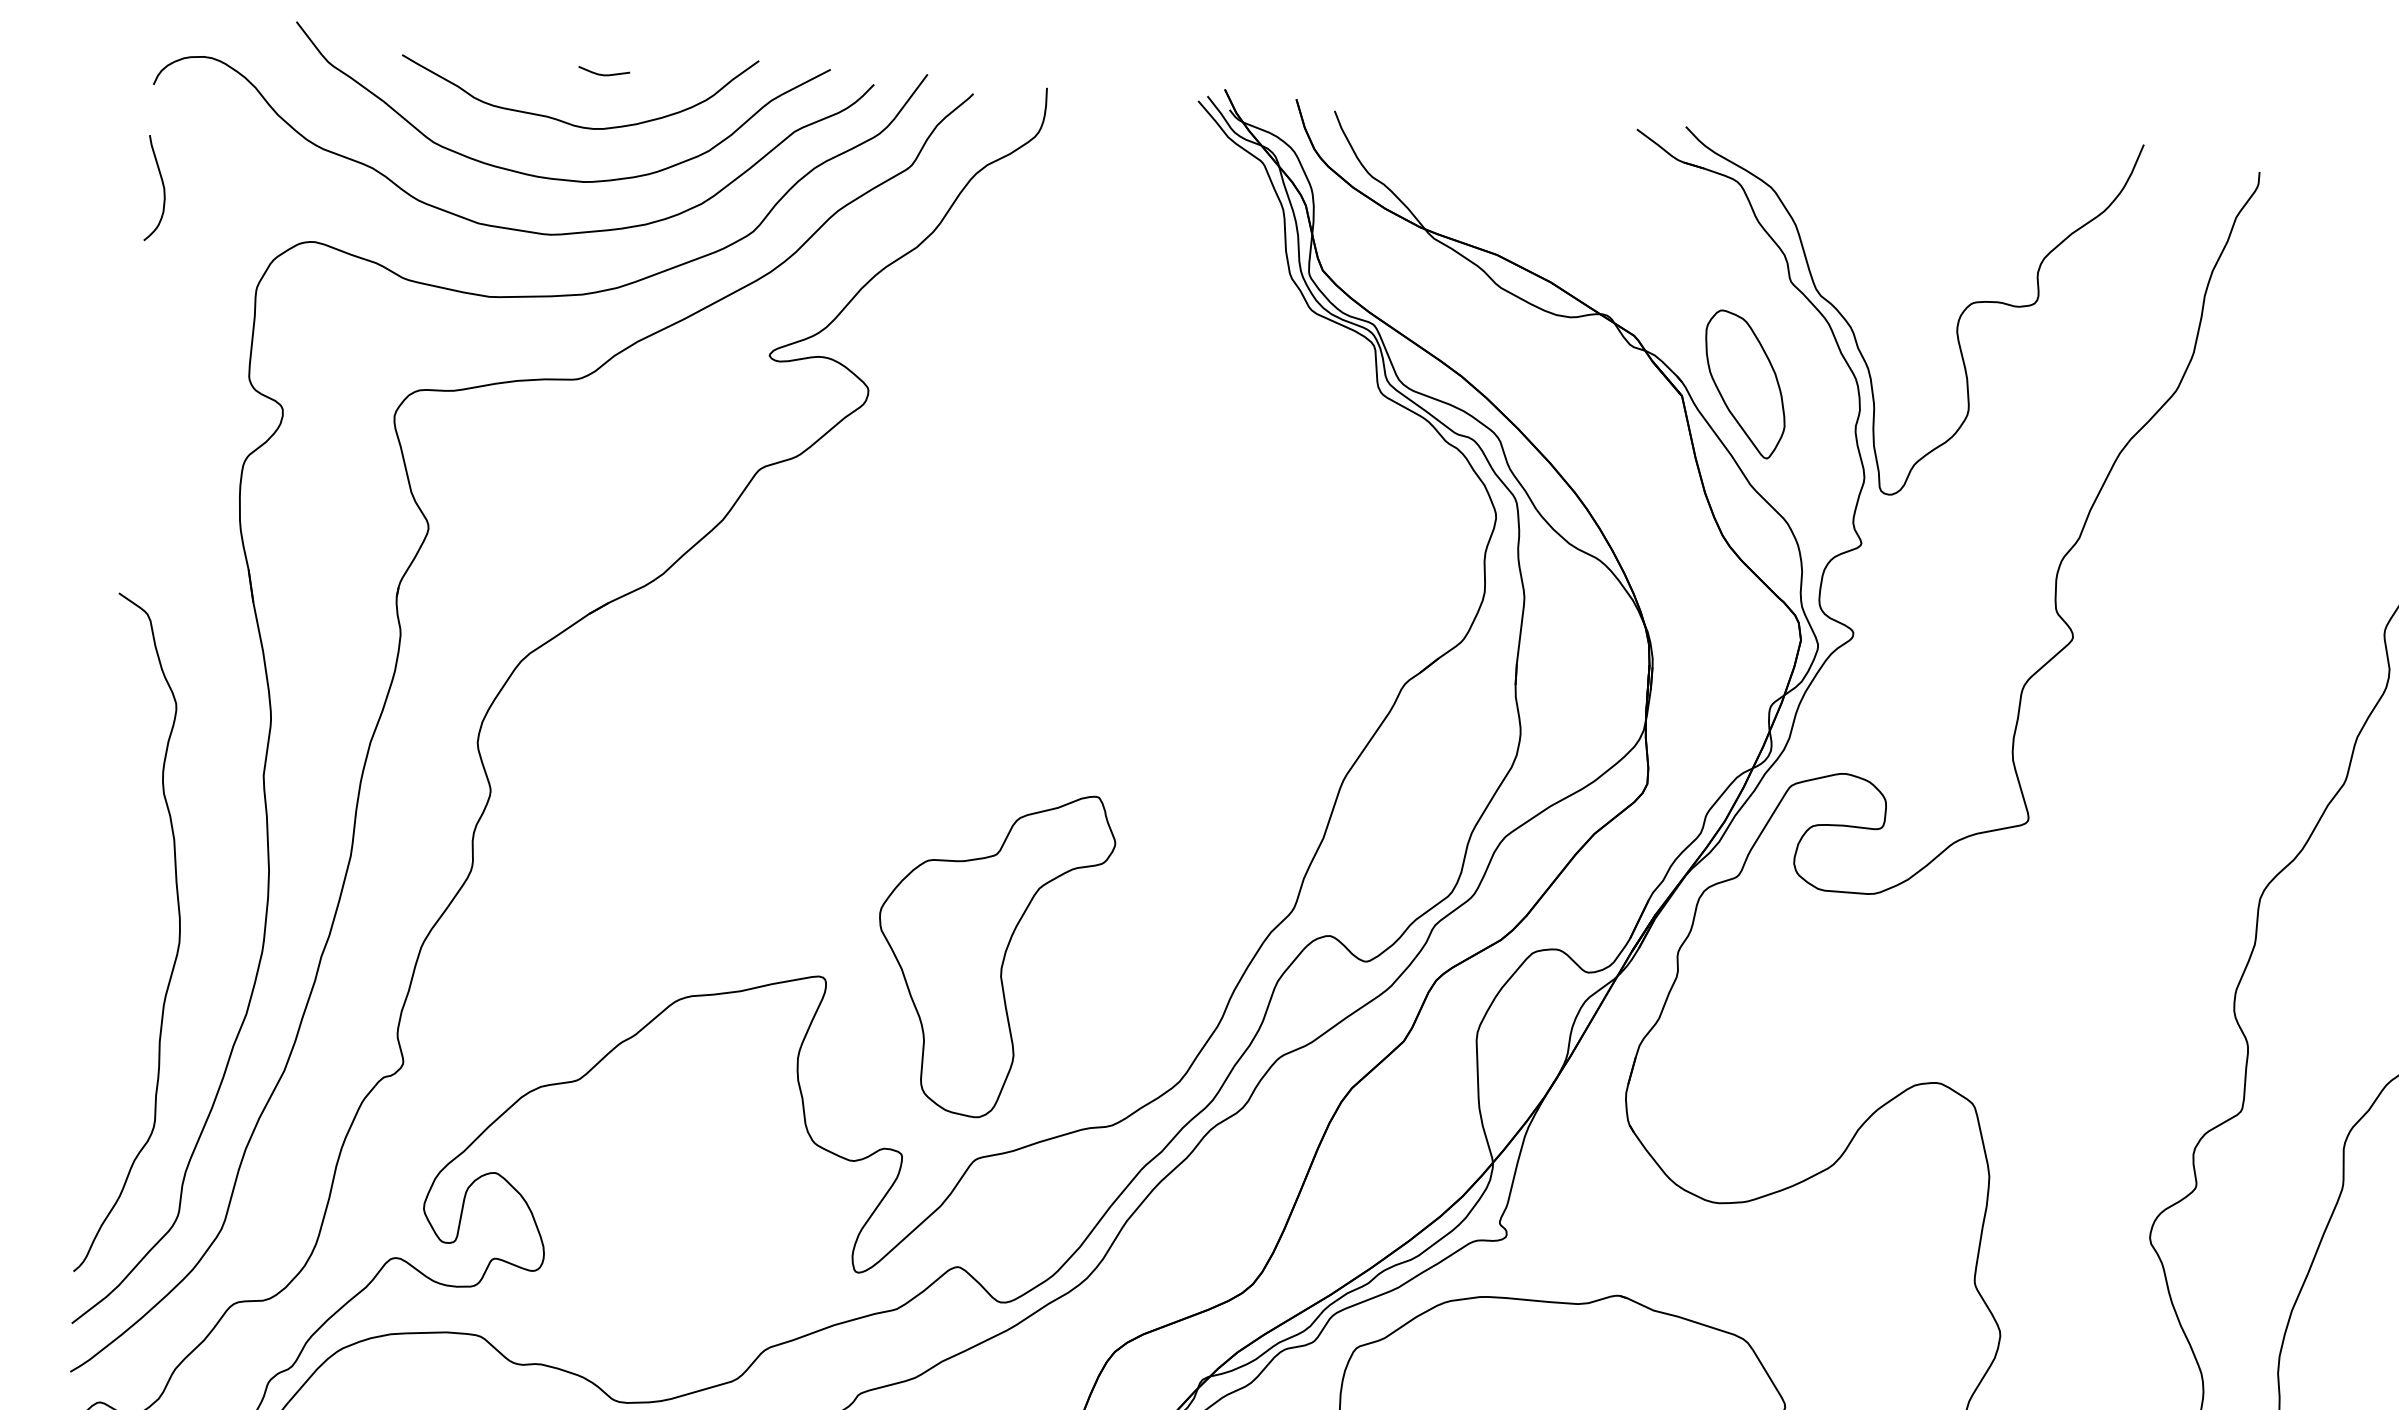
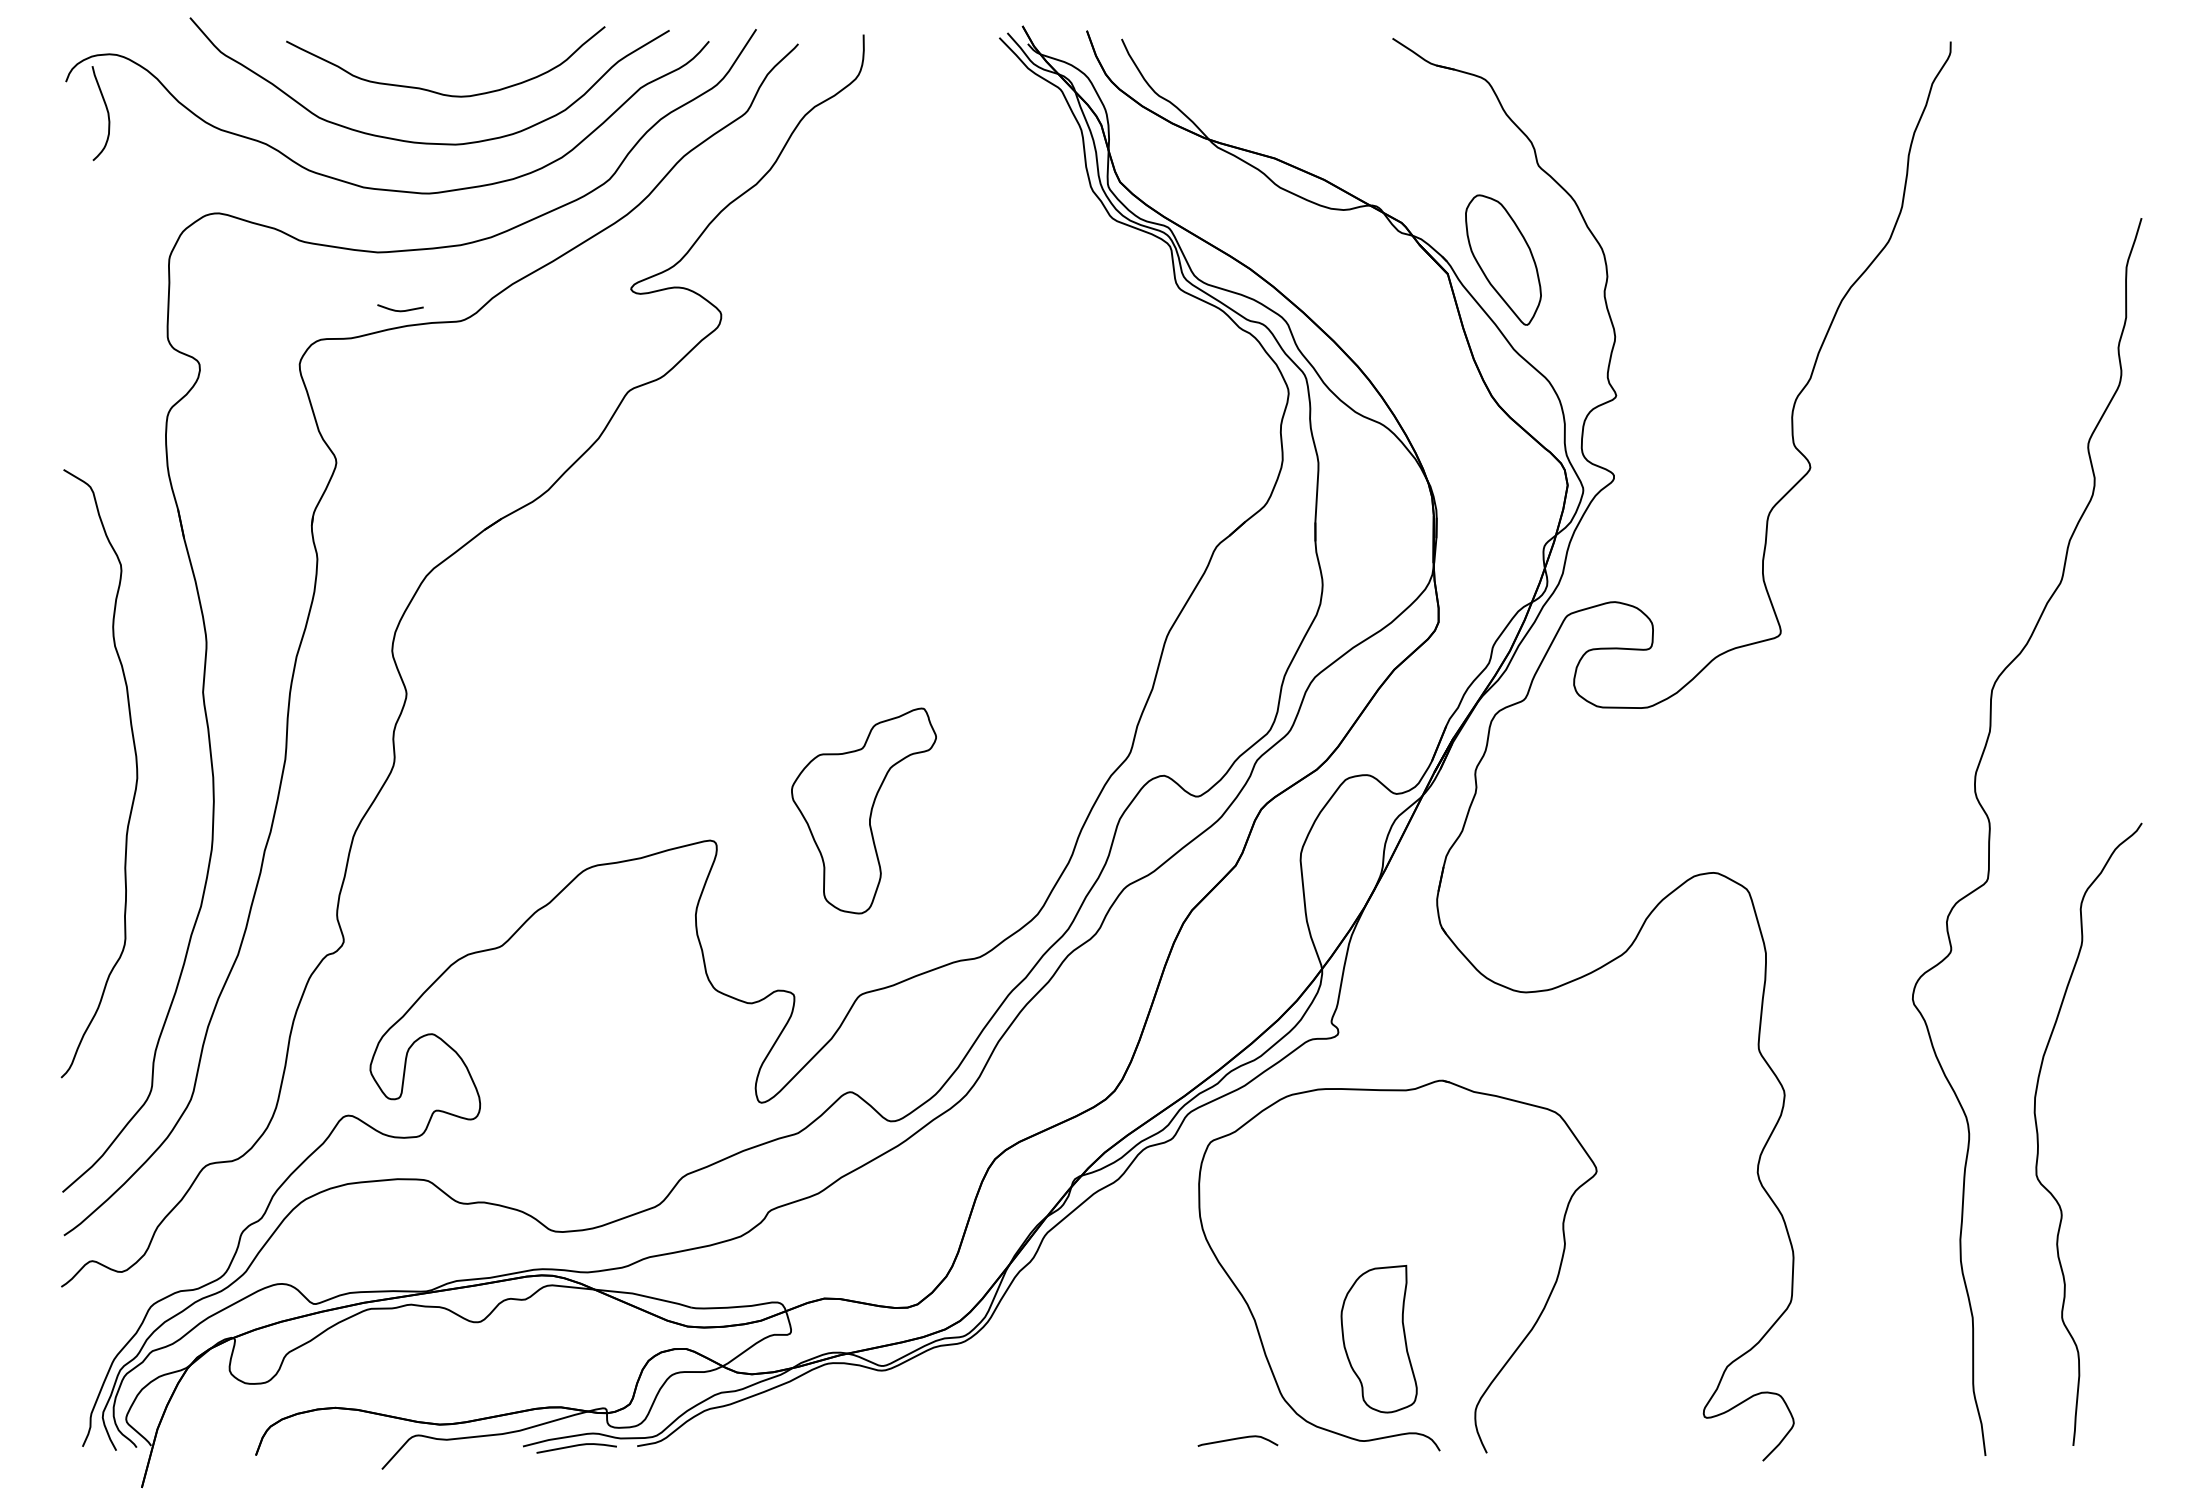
curve: (604, 74) -> (400, 310), moved
curve: (162, 185) -> (106, 110), moved
curve: (1854, 333) -> (1598, 208), removed
curve: (178, 937) -> (136, 773), moved
part: (992, 953) -> (863, 810), size x0.7

